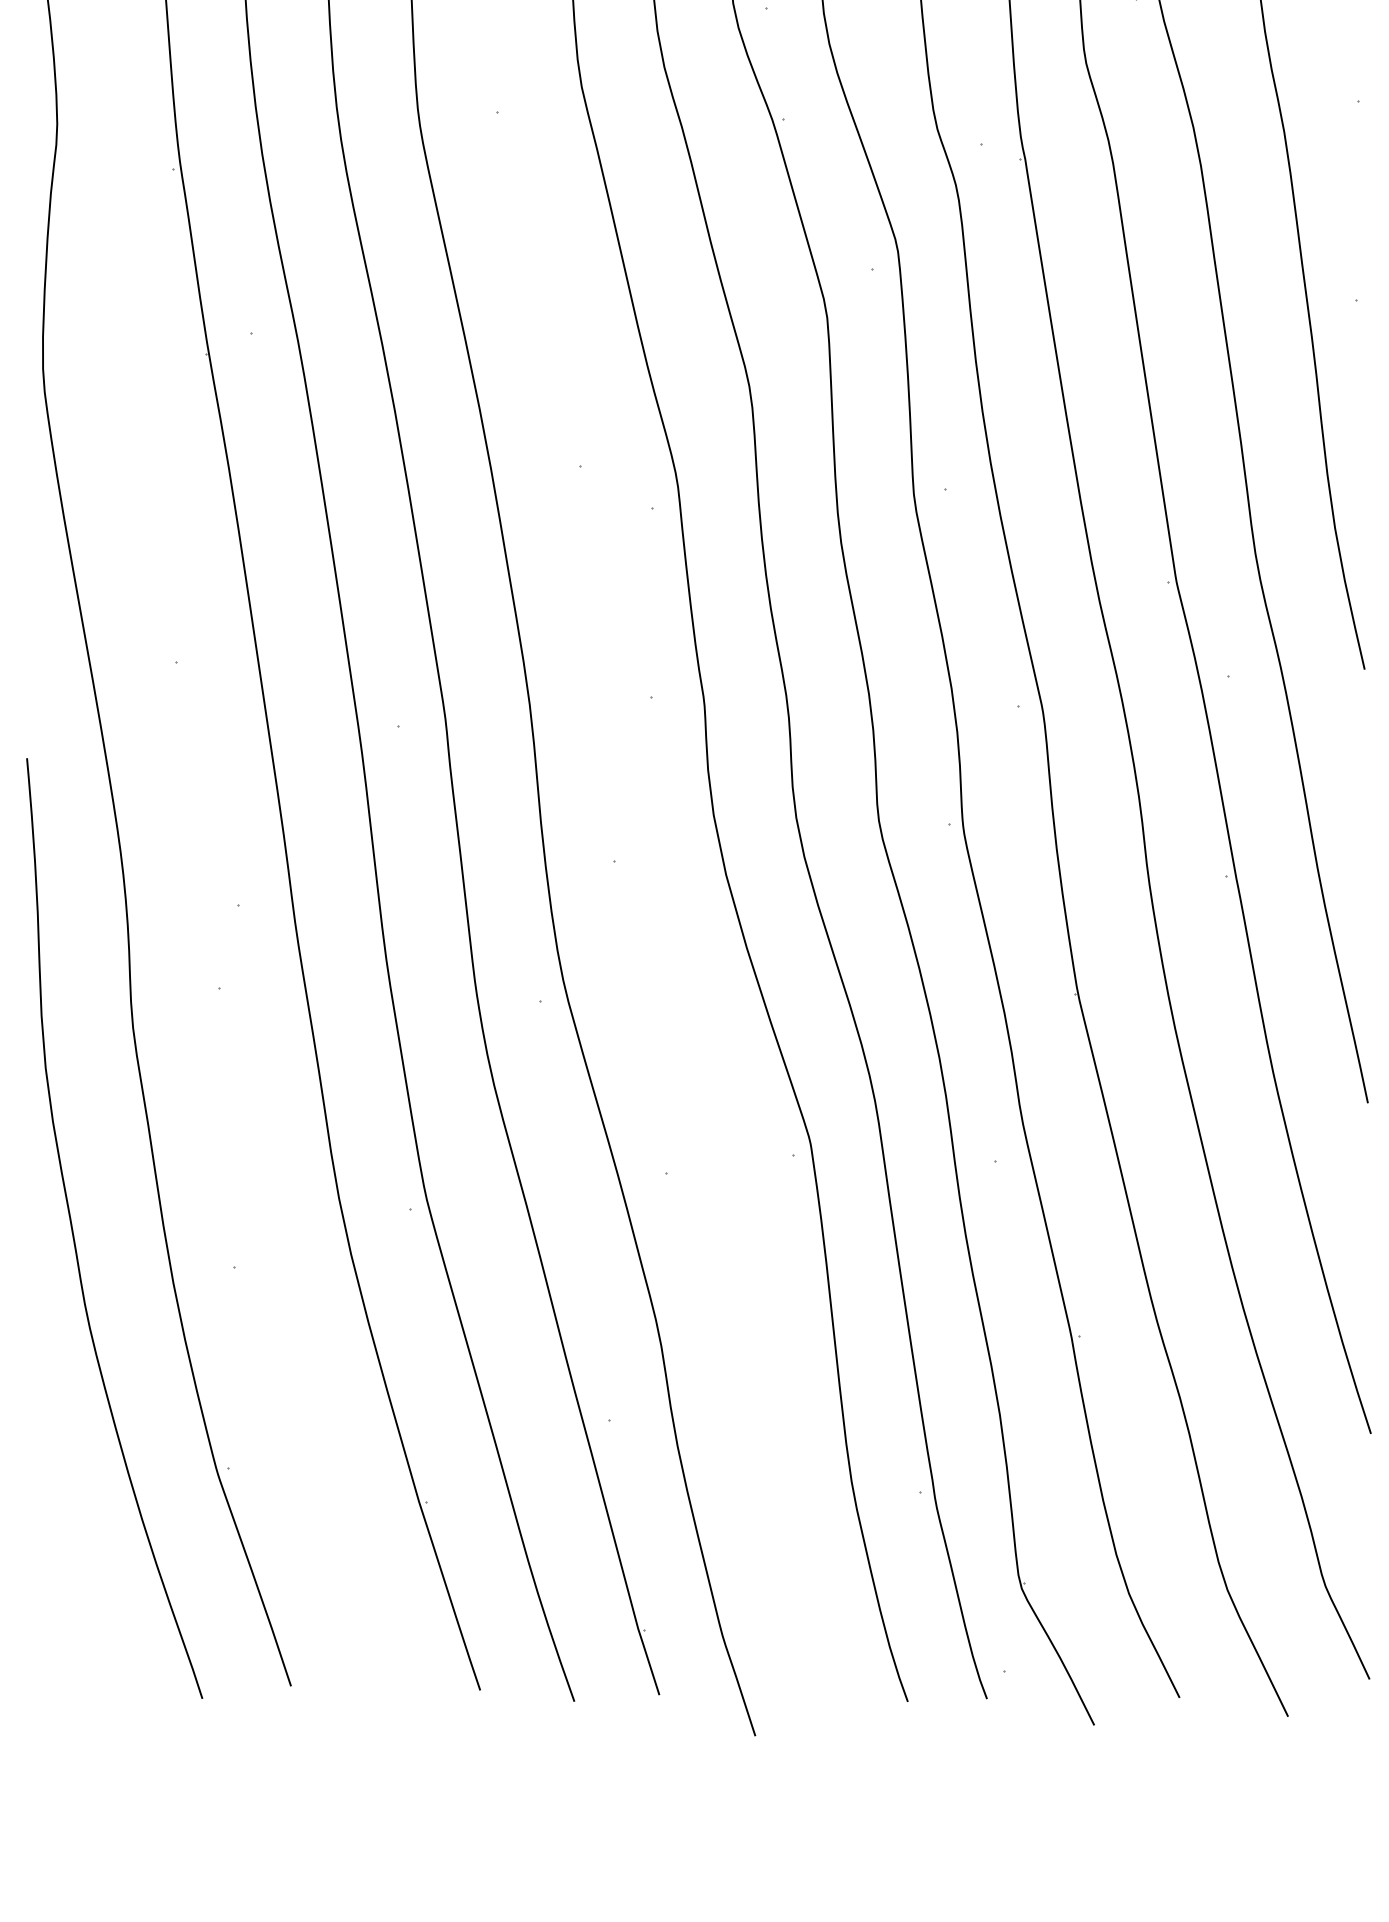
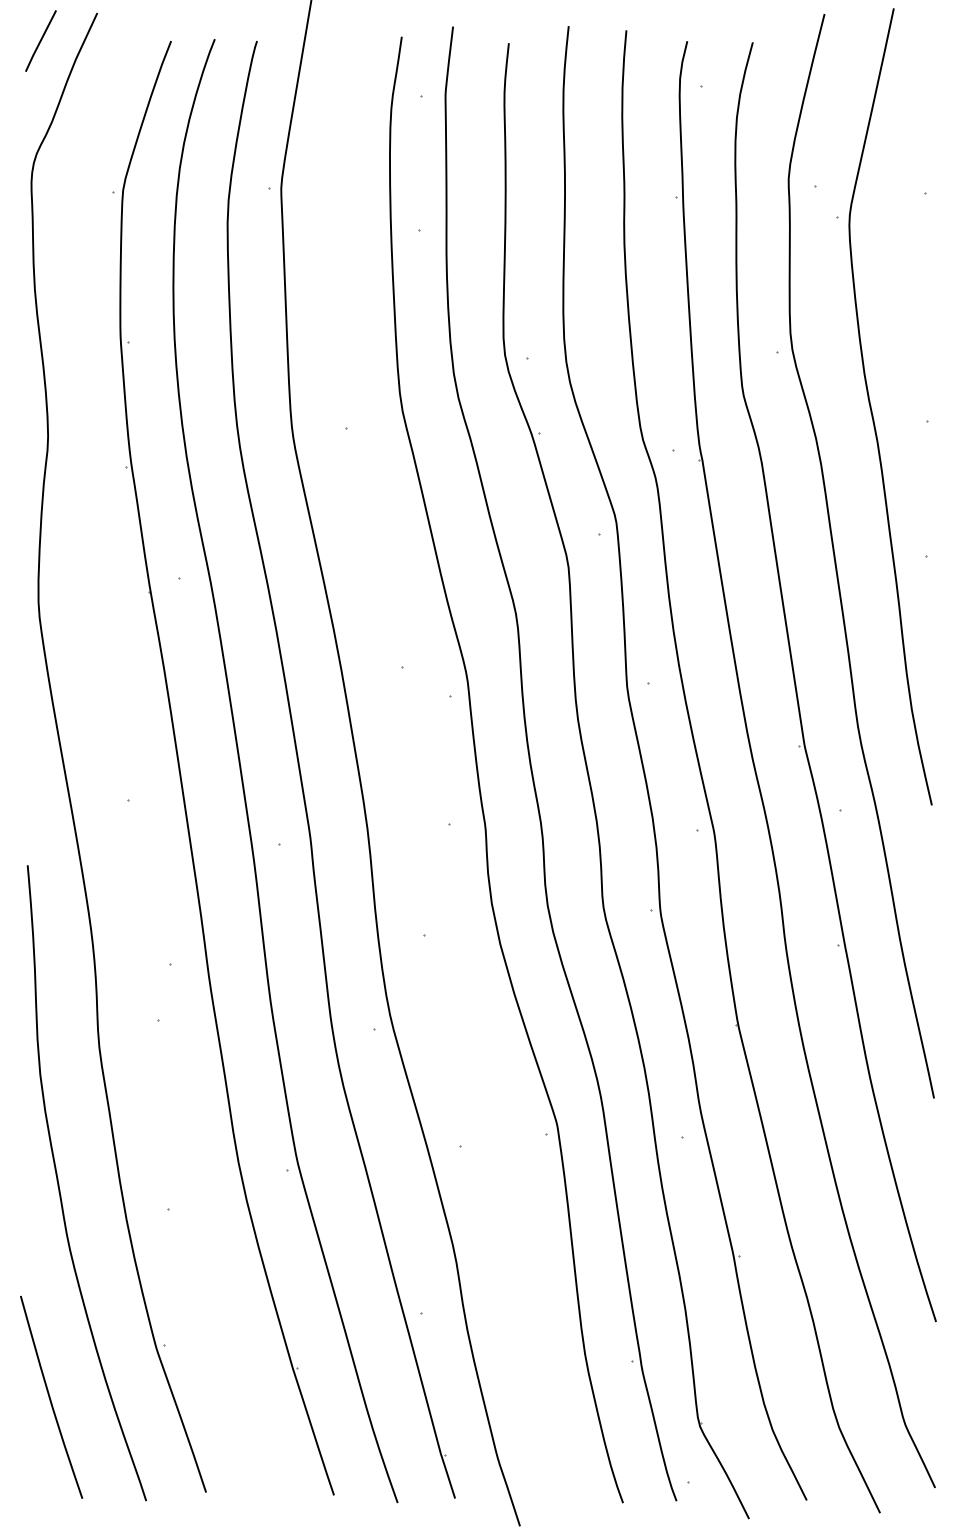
curve: (60, 1544) -> (50, 1396), added

